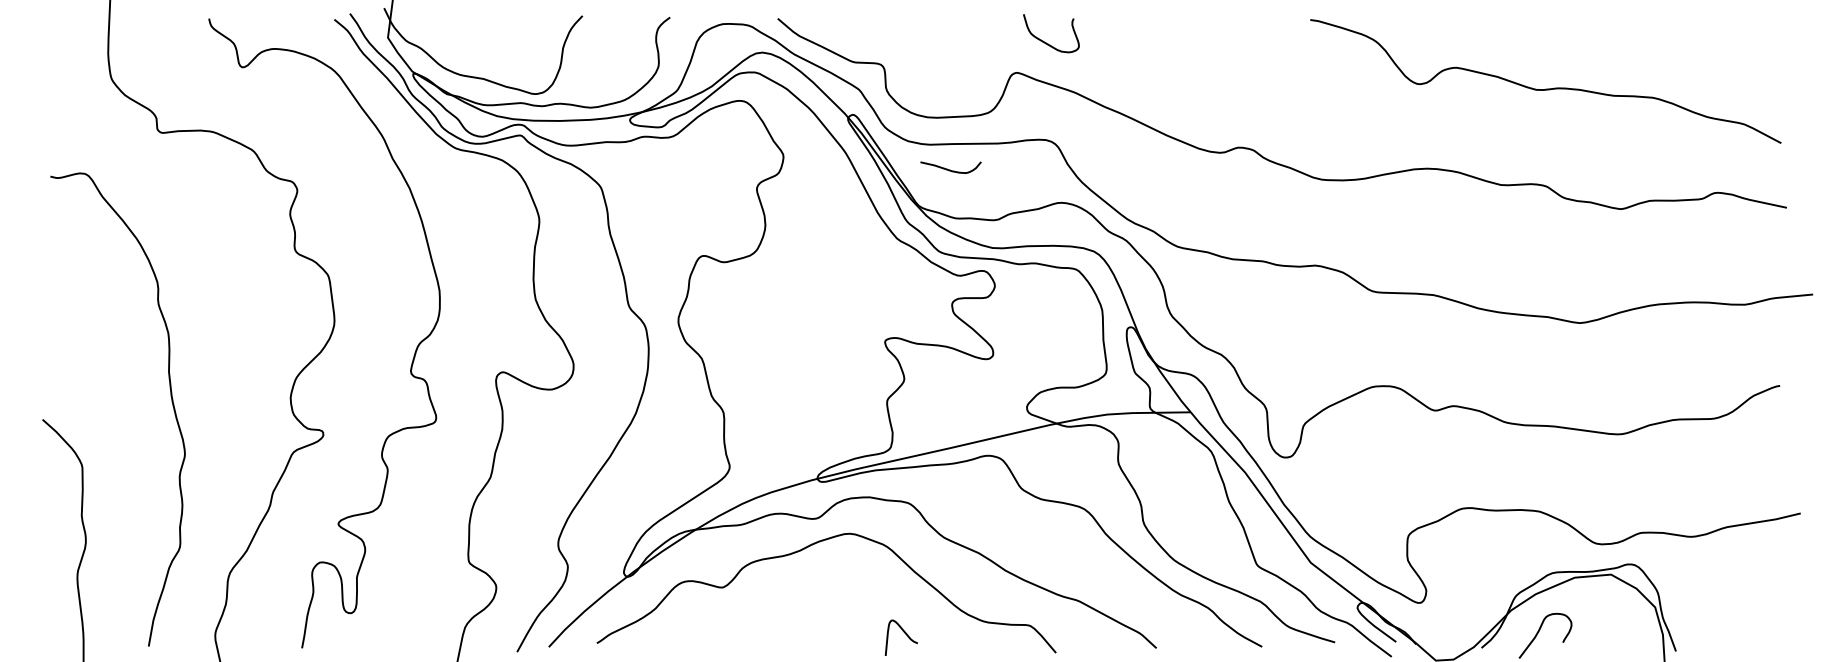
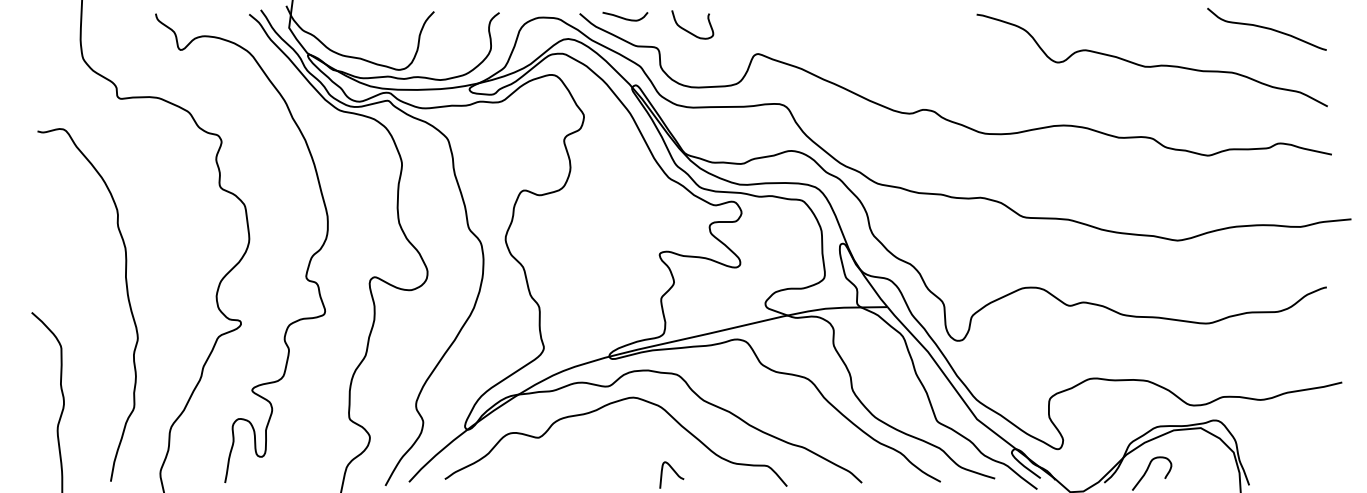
curve: (1699, 38) -> (1266, 28), added
curve: (1046, 42) -> (689, 31), moved
curve: (950, 169) -> (624, 18), moved

